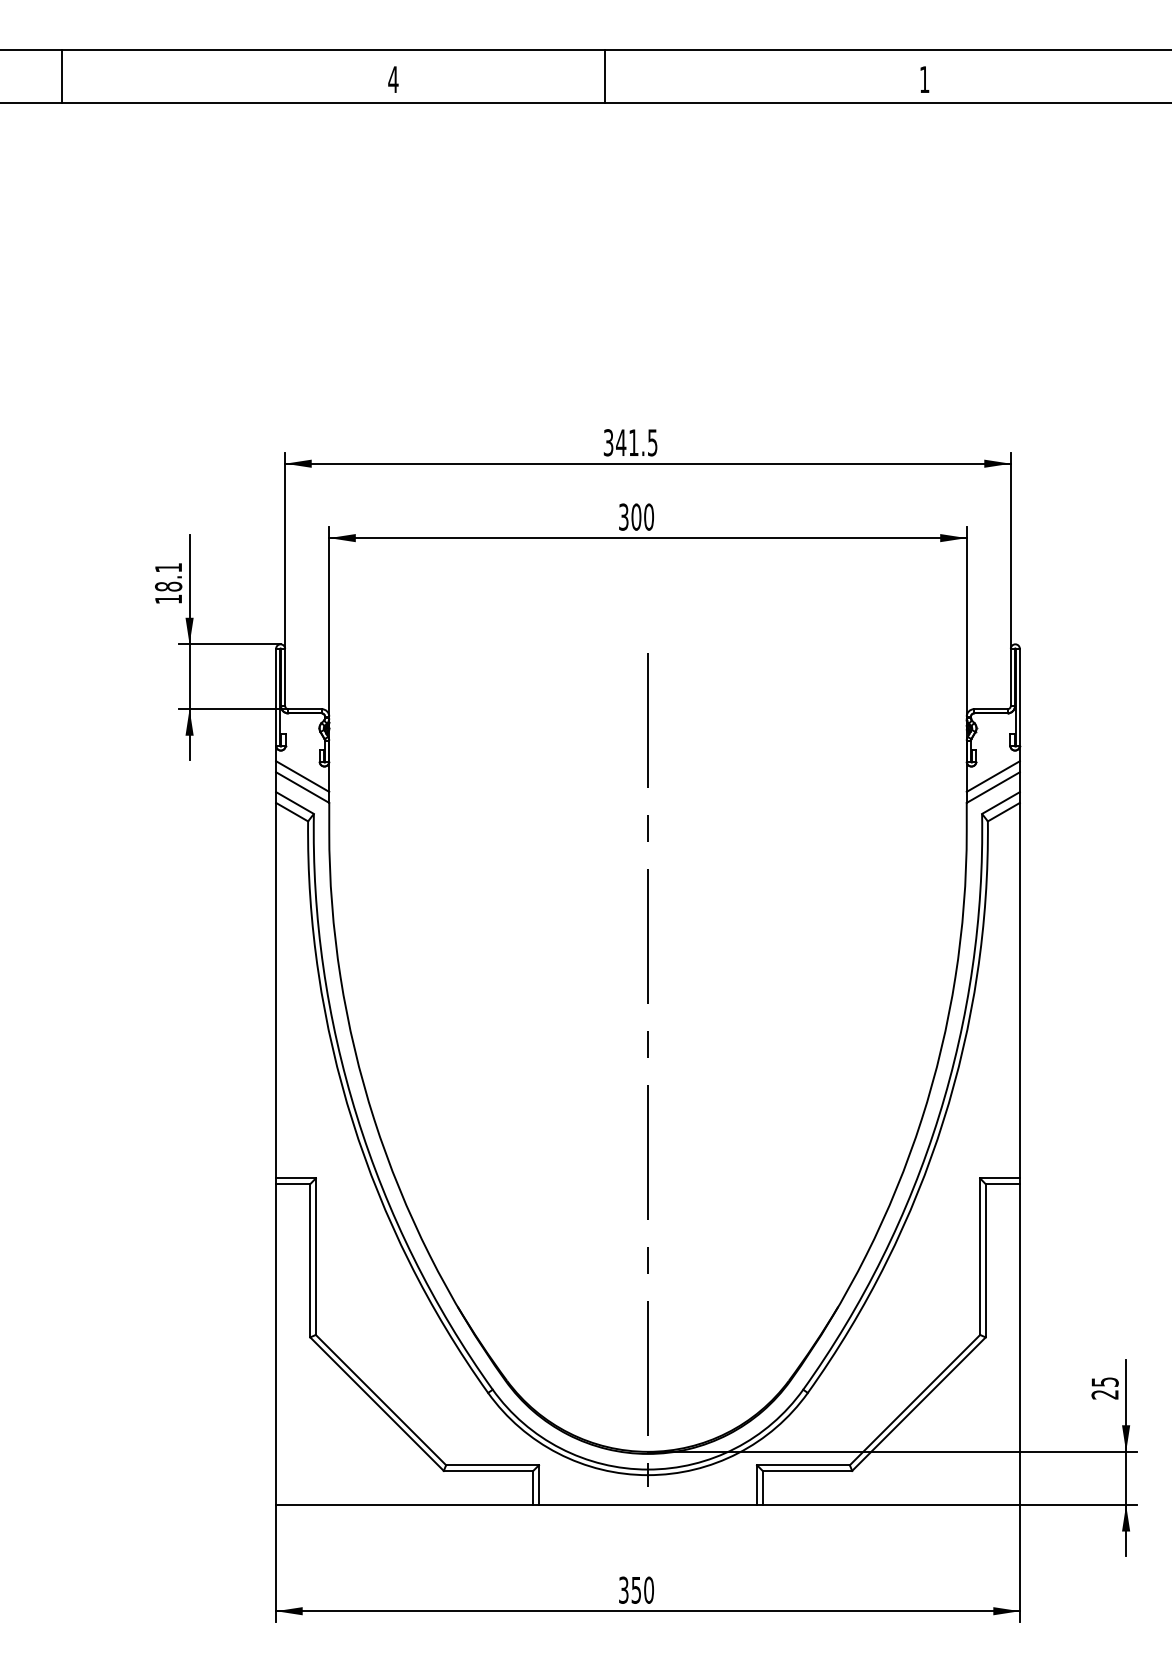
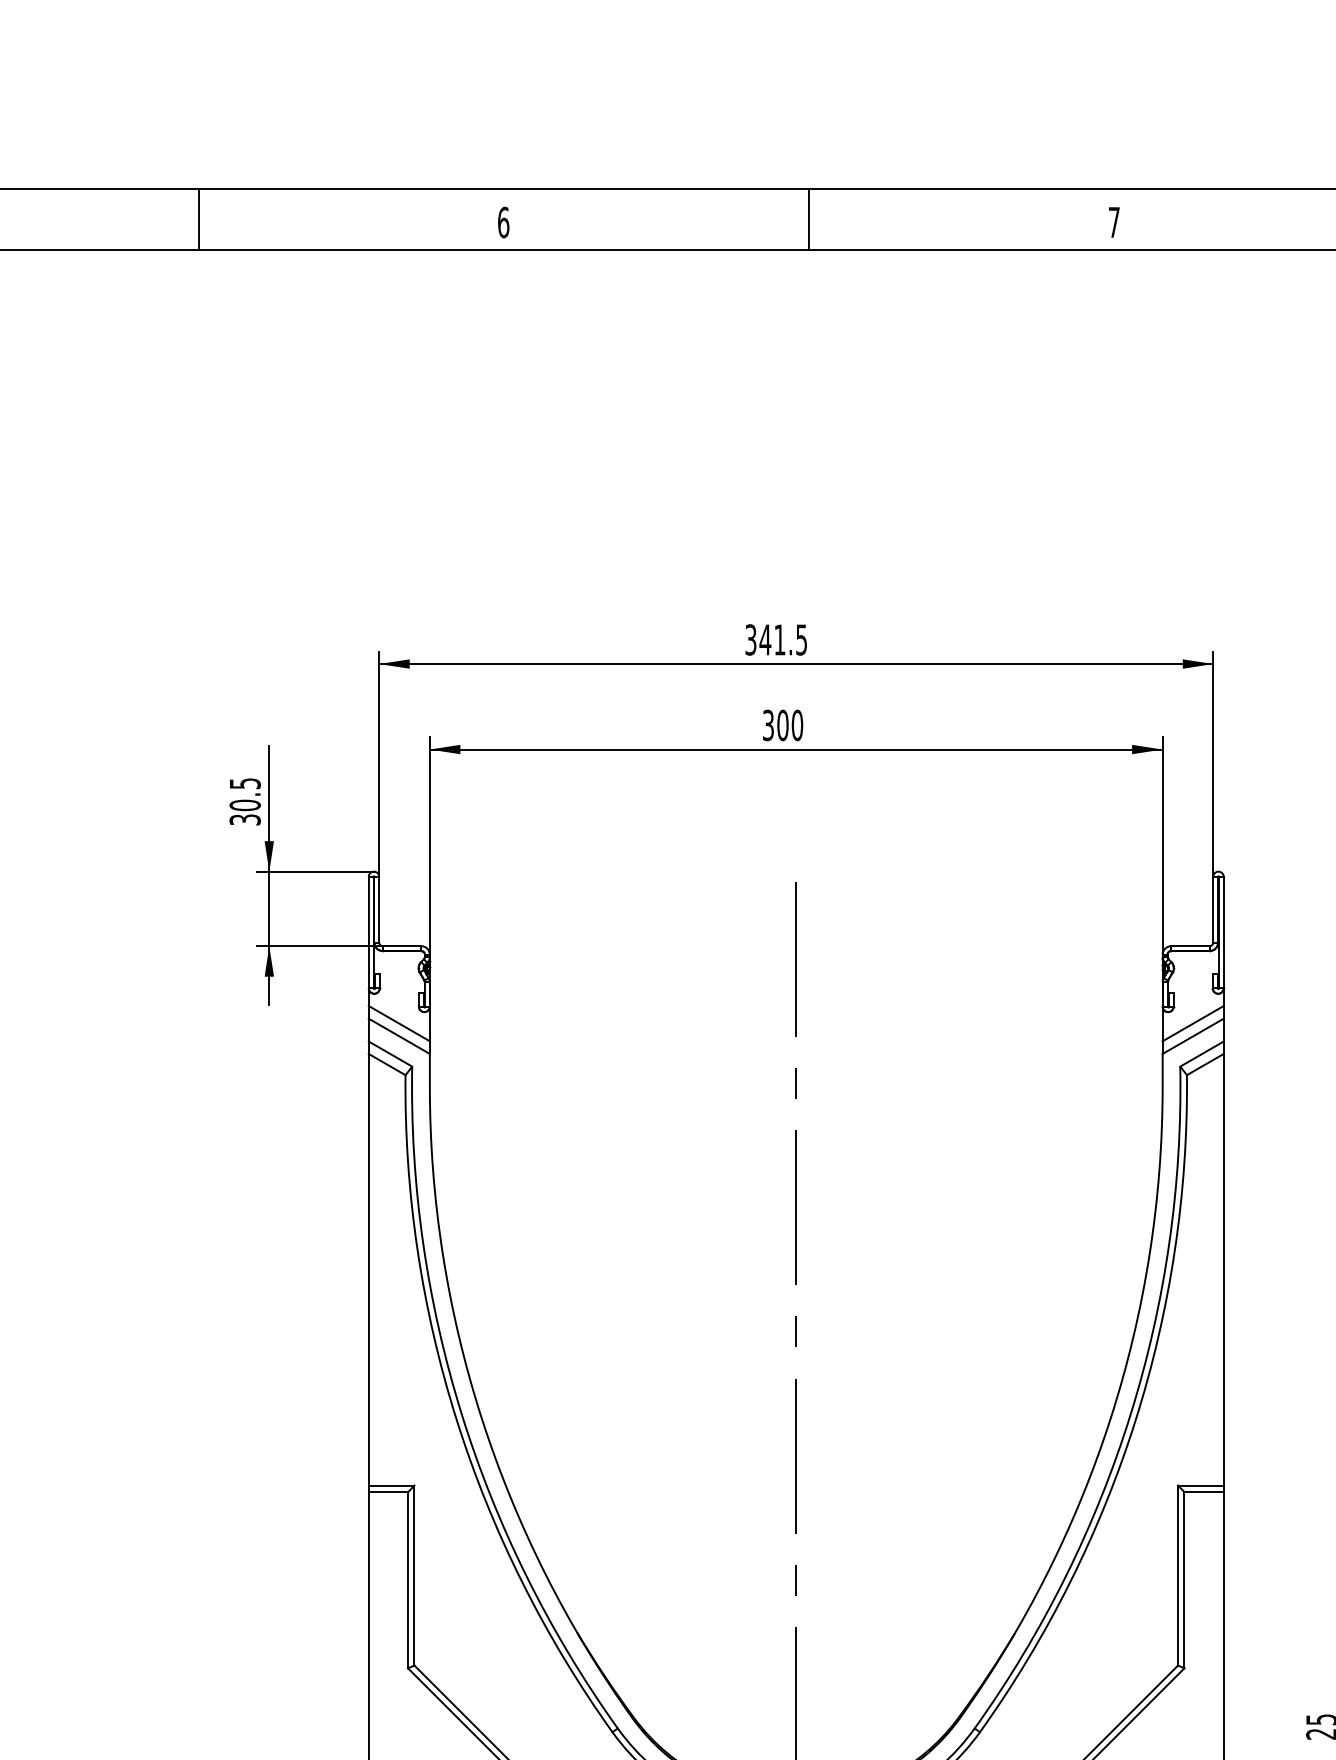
line: (62, 76) -> (199, 218), moved
line: (605, 76) -> (809, 218), moved
text: (393, 79) -> (503, 222), 4 -> 6
text: (924, 79) -> (1114, 222), 1 -> 7
text: (168, 583) -> (245, 801), 18.1 -> 30.5

